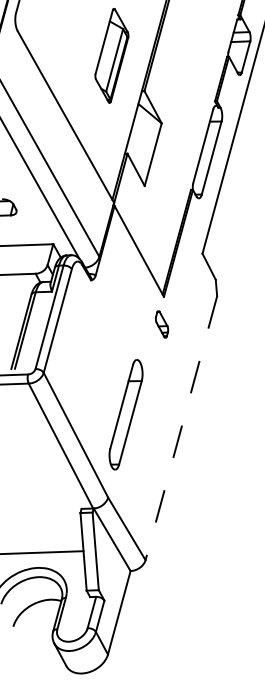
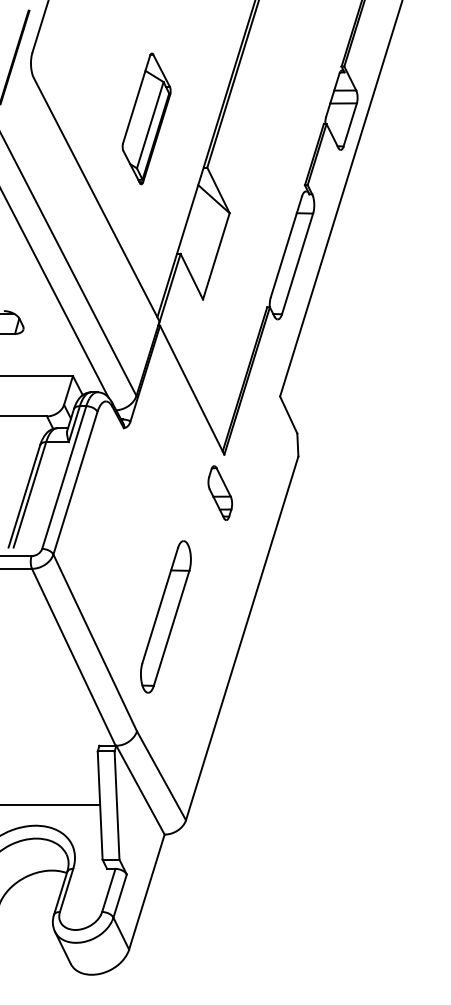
part: (111, 55) -> (146, 118), moved
part: (162, 324) -> (220, 492), size x1.43
line: (181, 428) -> (242, 638), dashed -> solid

